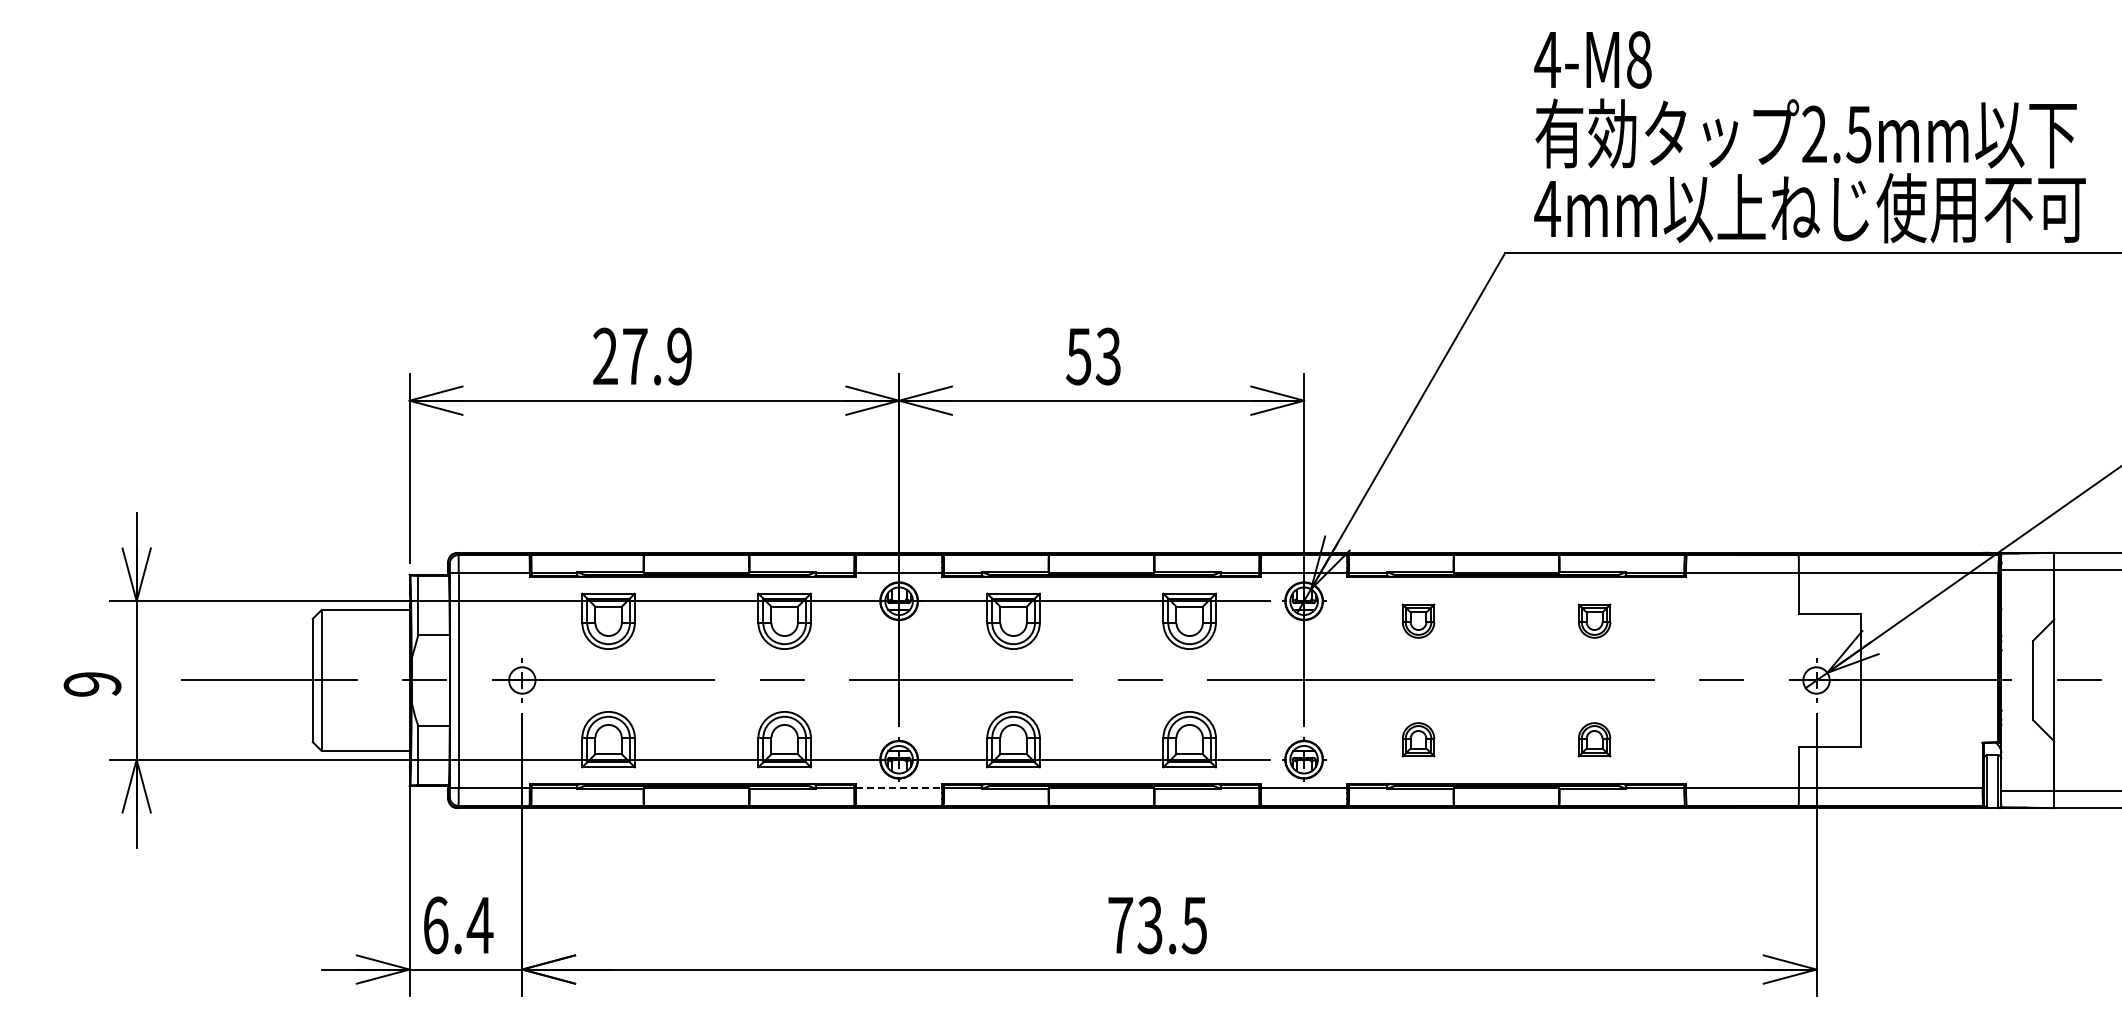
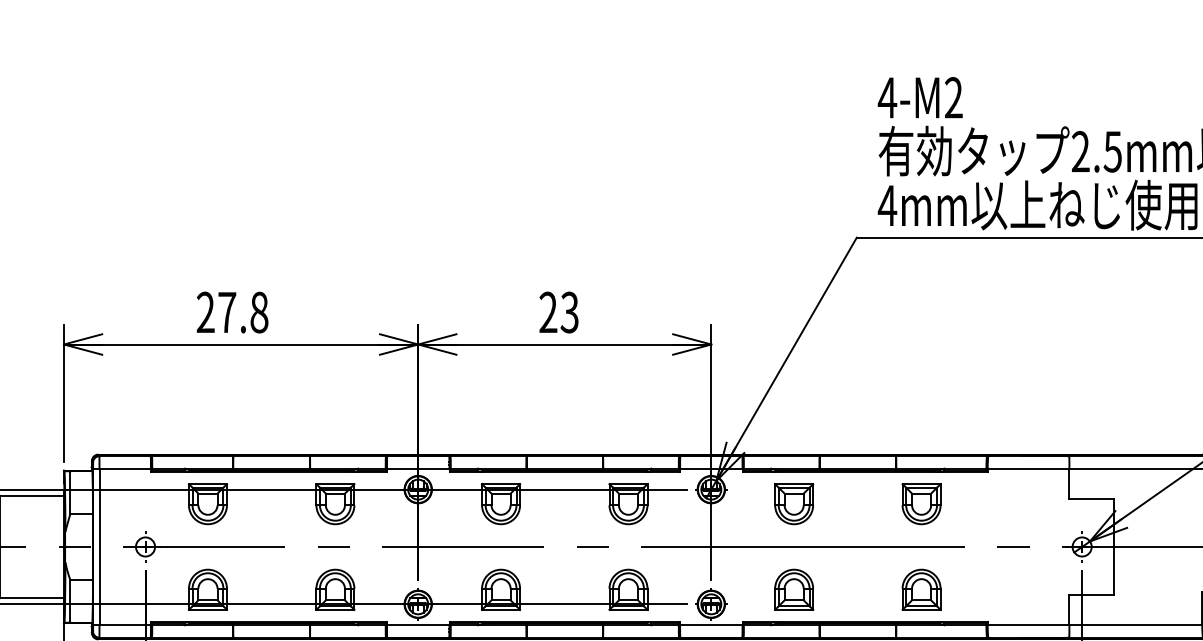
text: (1638, 59) -> (953, 97), 4-M8 -> 4-M2
text: (679, 356) -> (259, 312), 27.9 -> 27.8
text: (1078, 356) -> (548, 312), 53 -> 23
part: (1418, 620) -> (794, 503), size x1.67
part: (1594, 620) -> (921, 503), size x1.67
part: (1418, 739) -> (794, 589), size x1.67
part: (1594, 739) -> (921, 589), size x1.67
line: (899, 788) -> (418, 625), dashed -> solid

